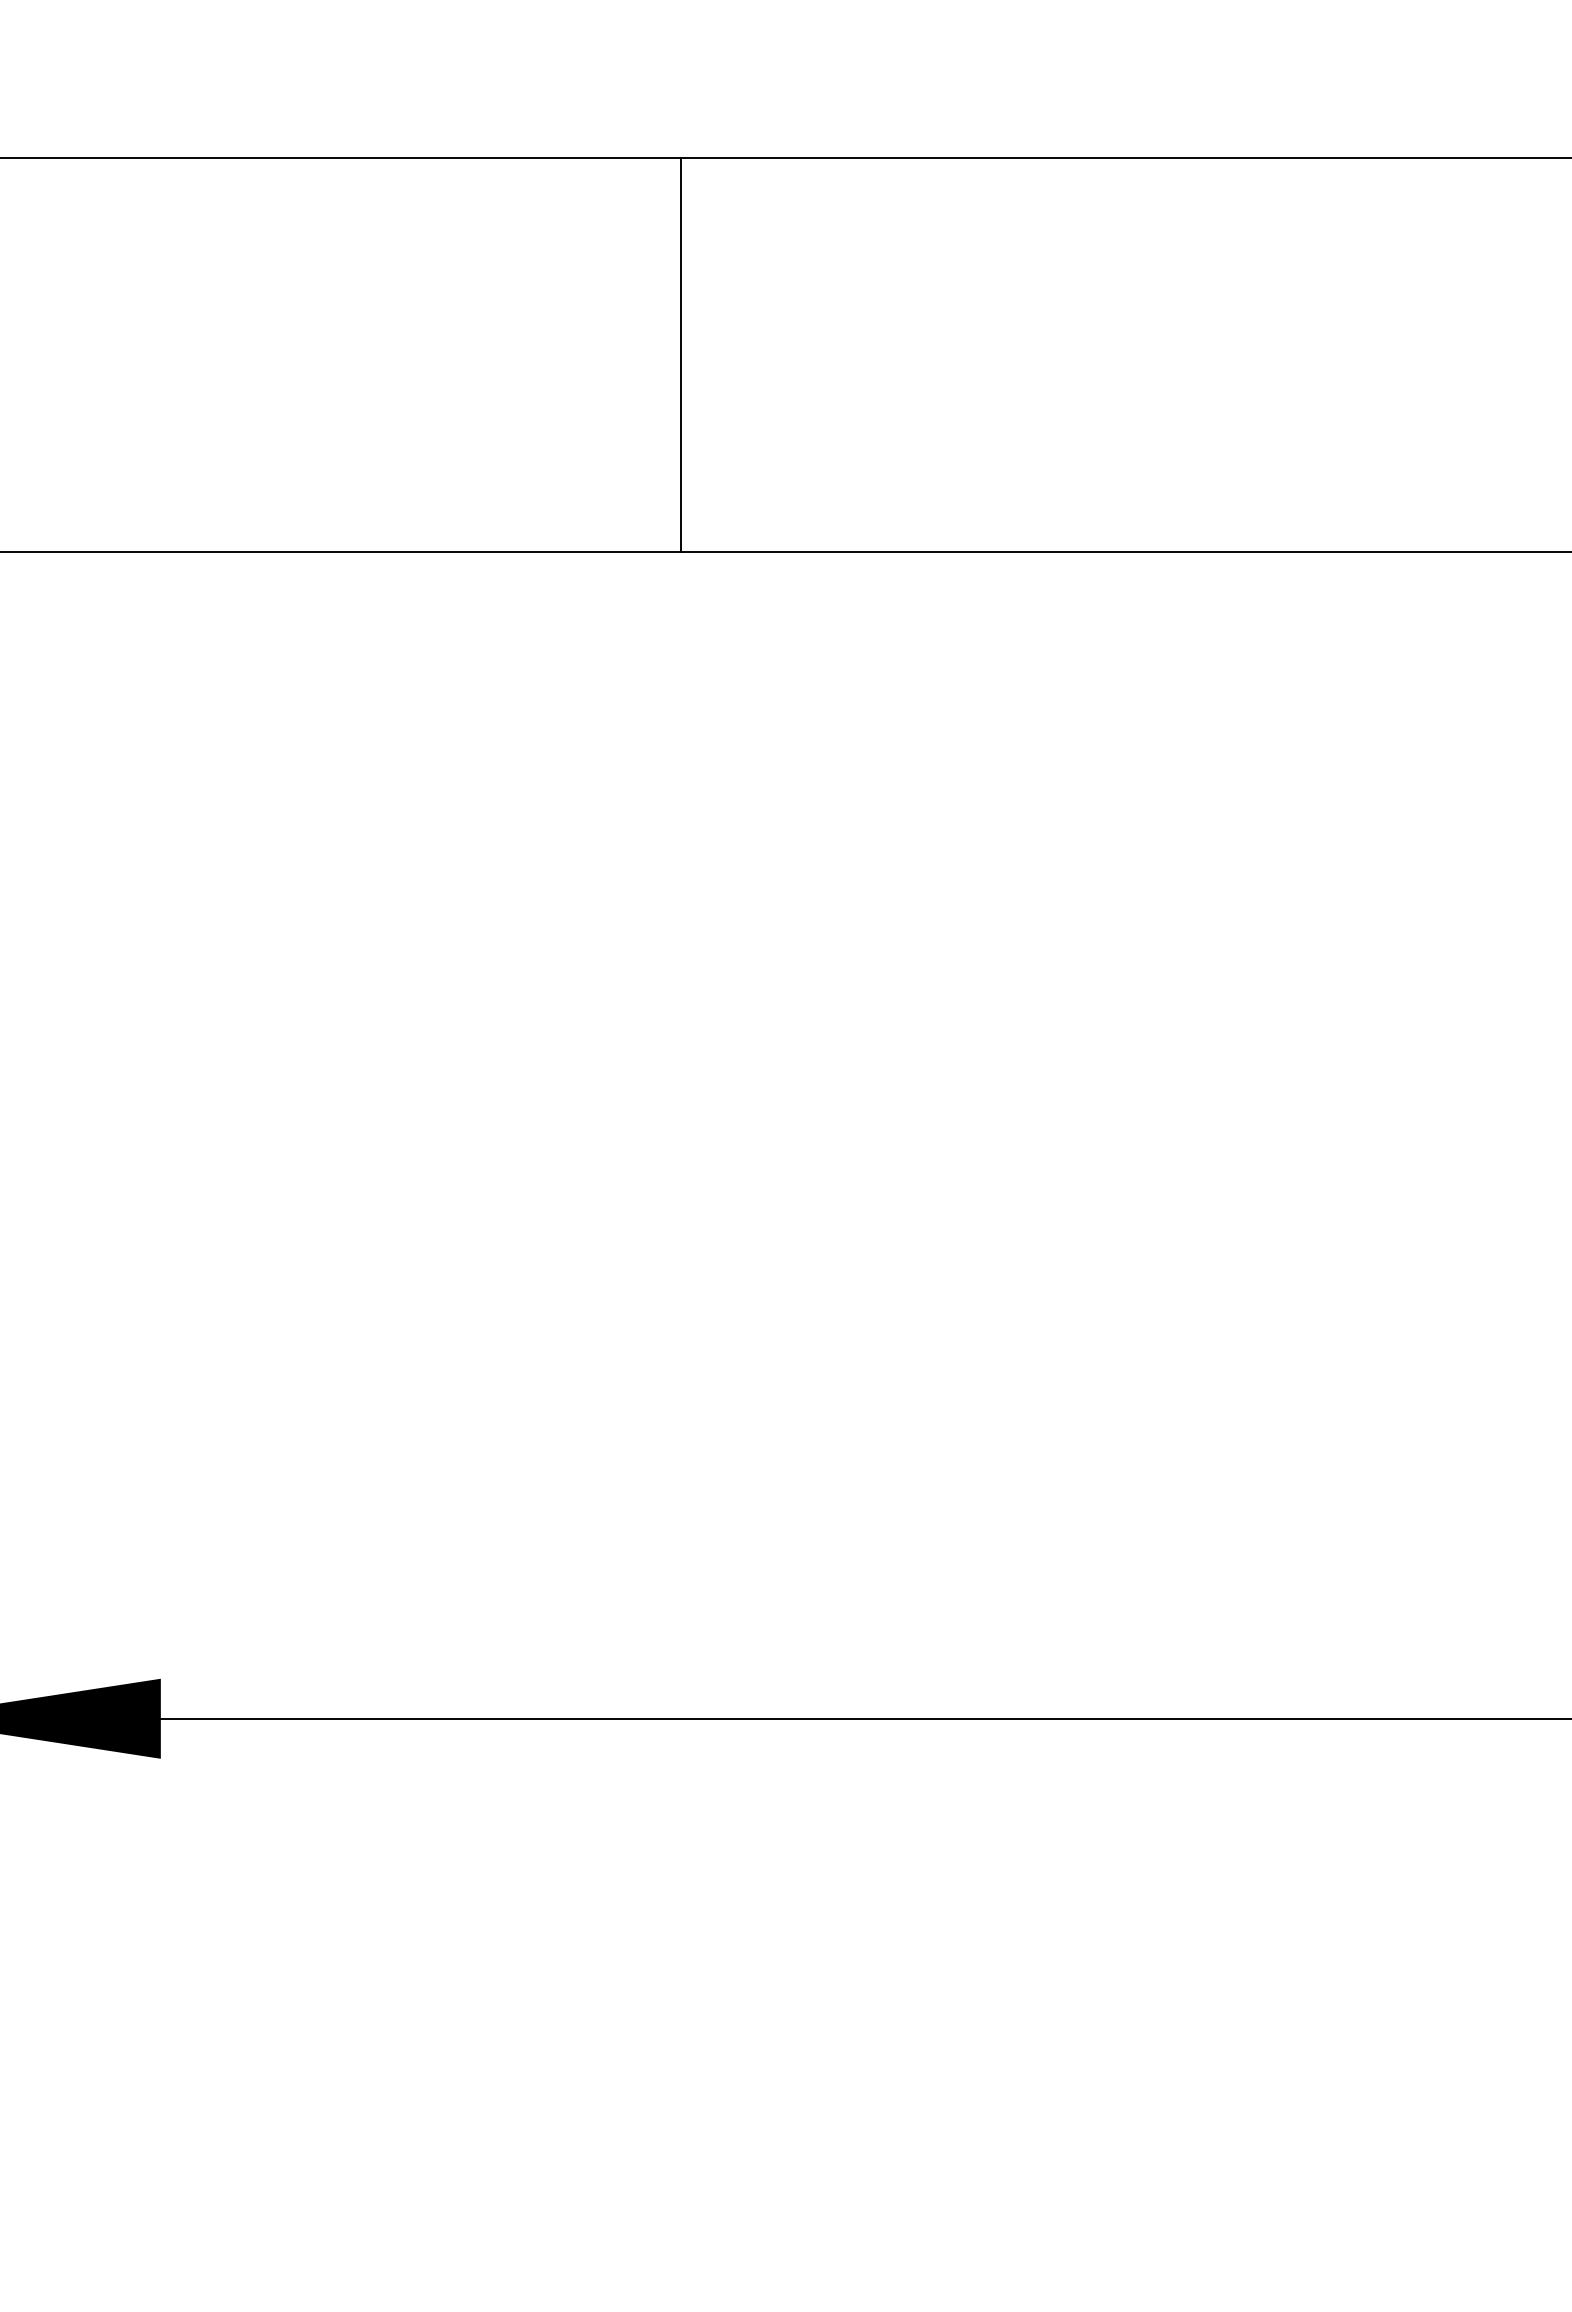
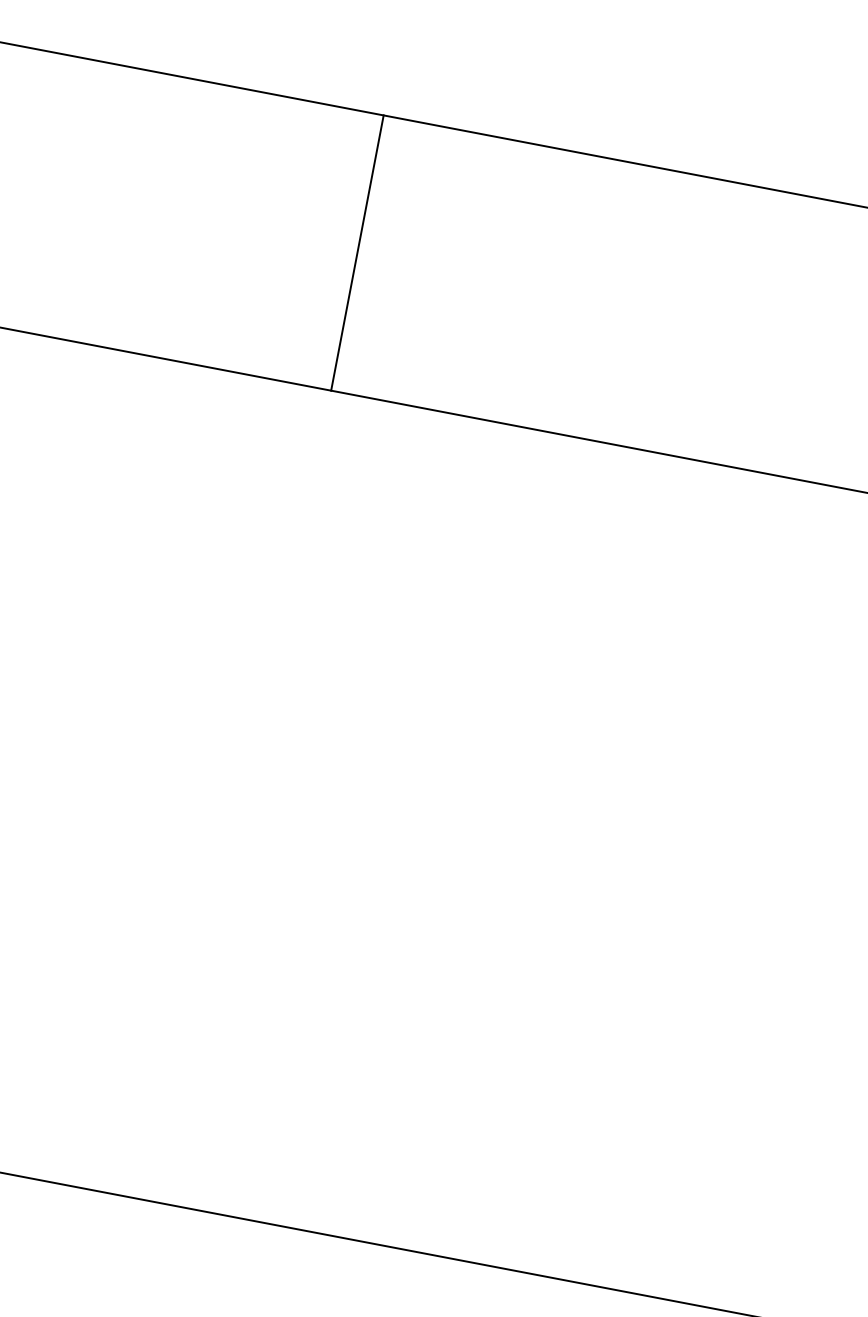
line: (680, 354) -> (357, 252), moved

